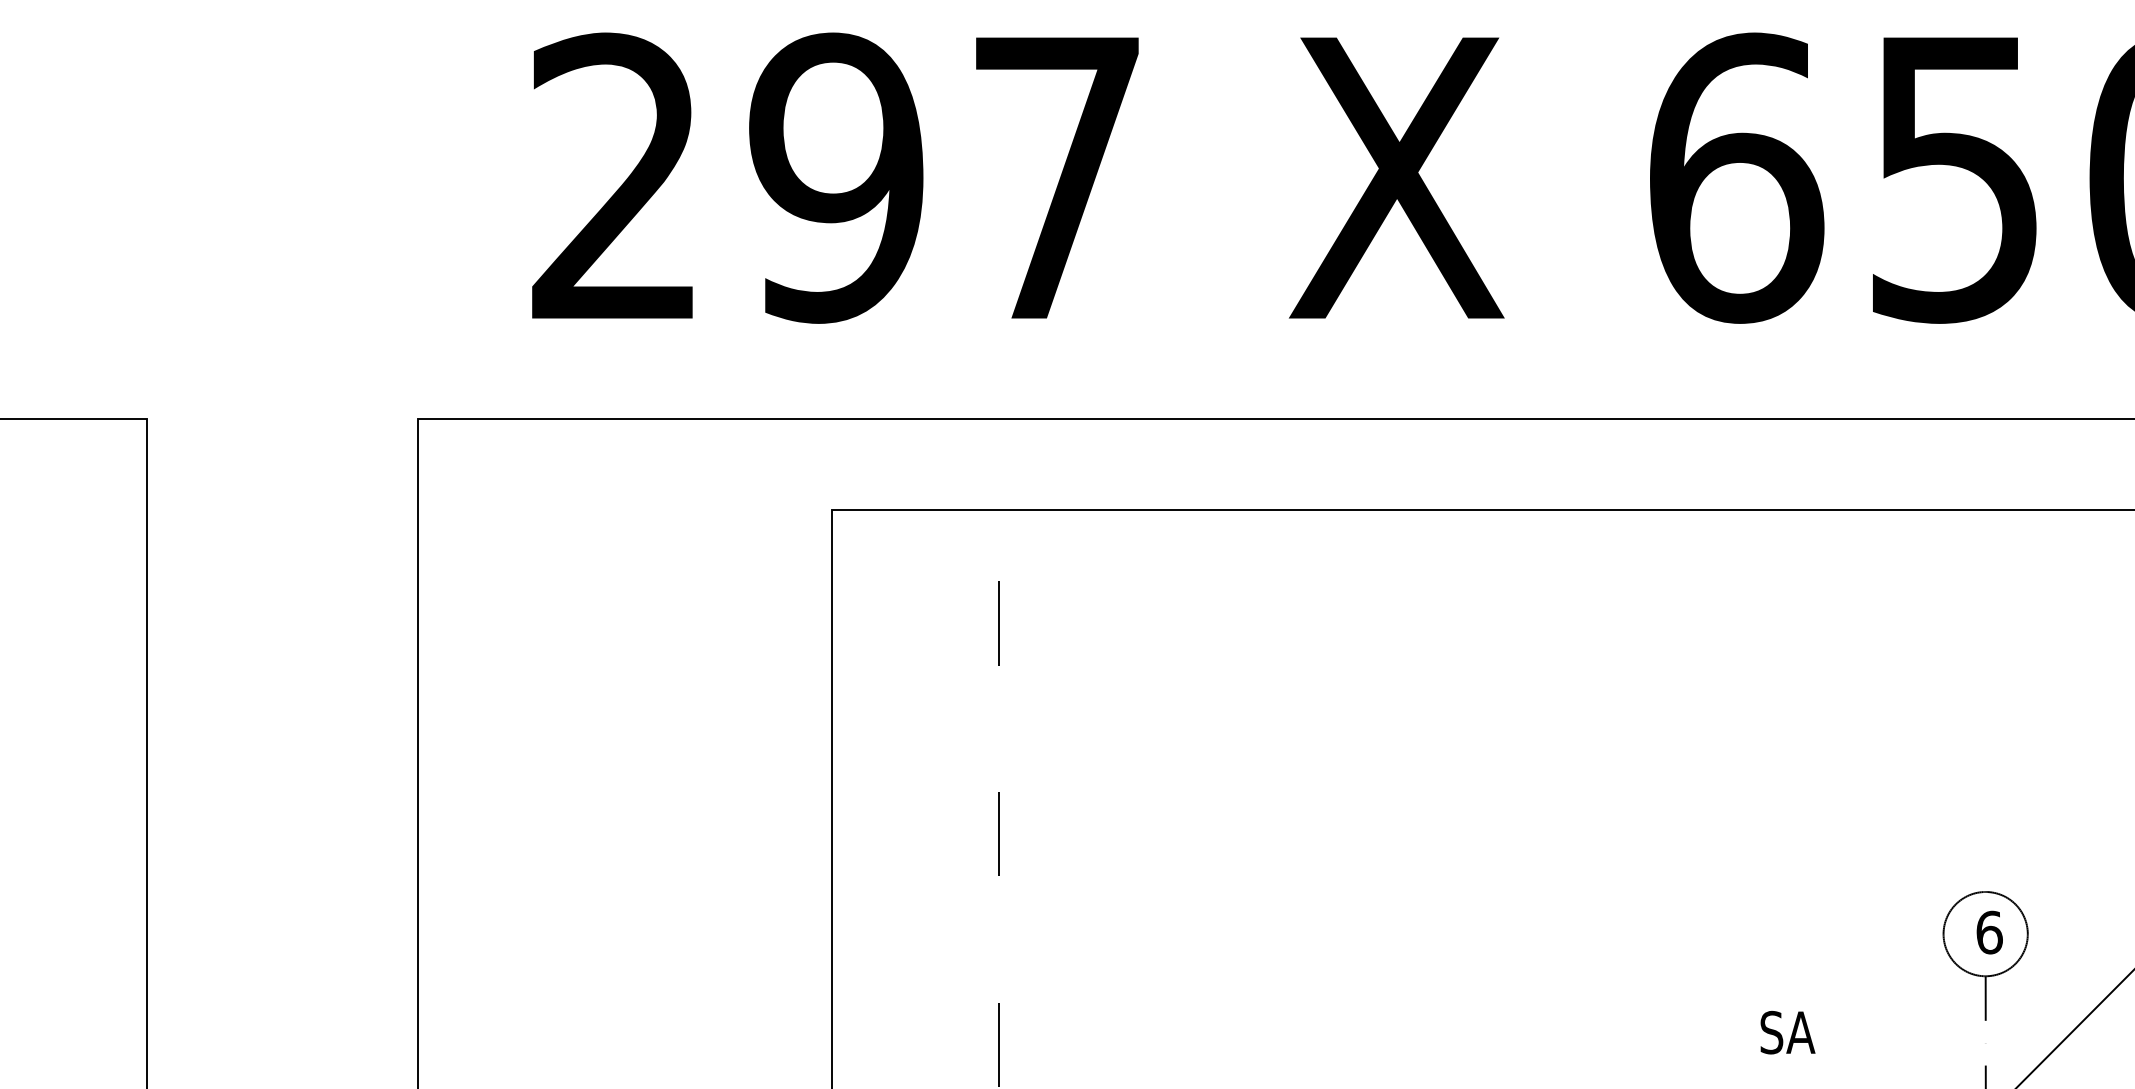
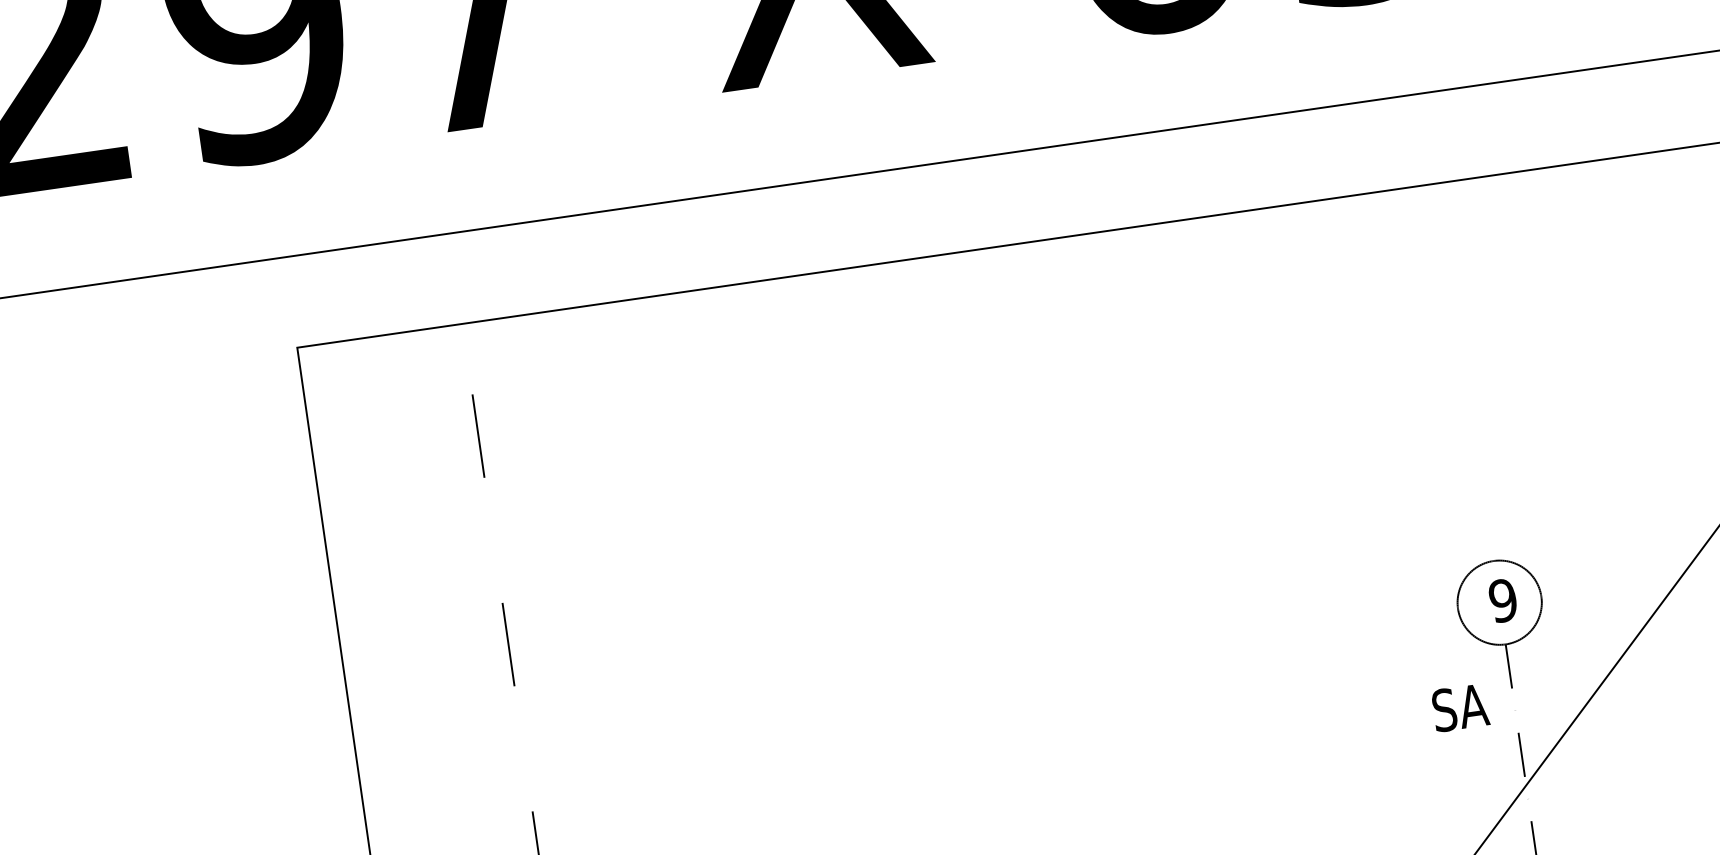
text: (1989, 932) -> (1503, 600), 6 -> 9
text: (1787, 1032) -> (1460, 707), moved

